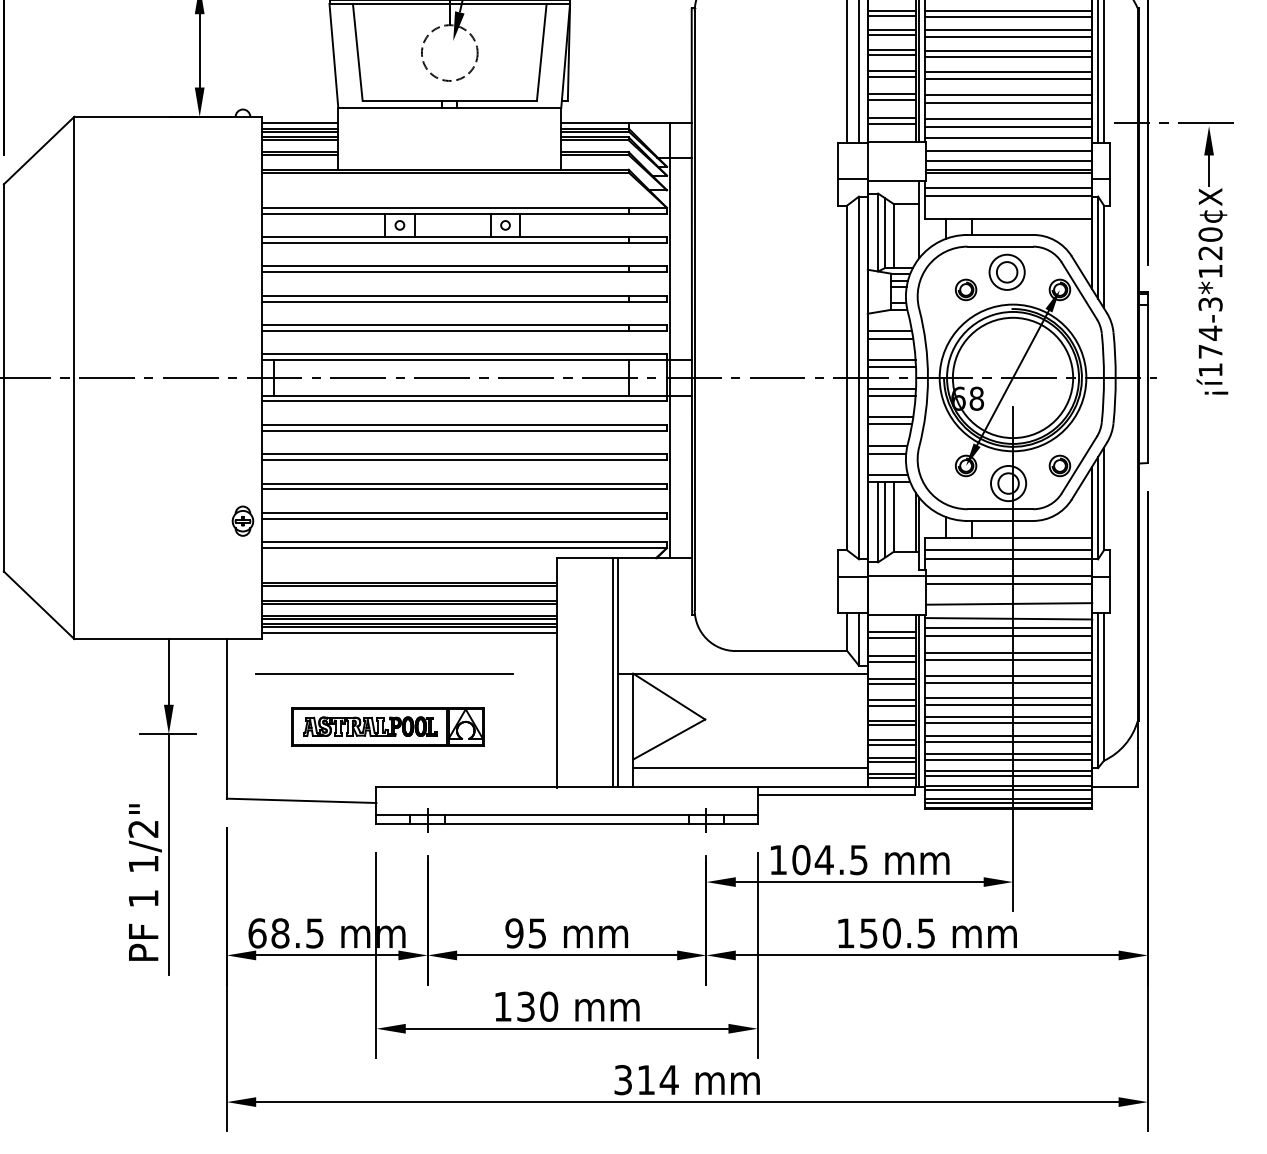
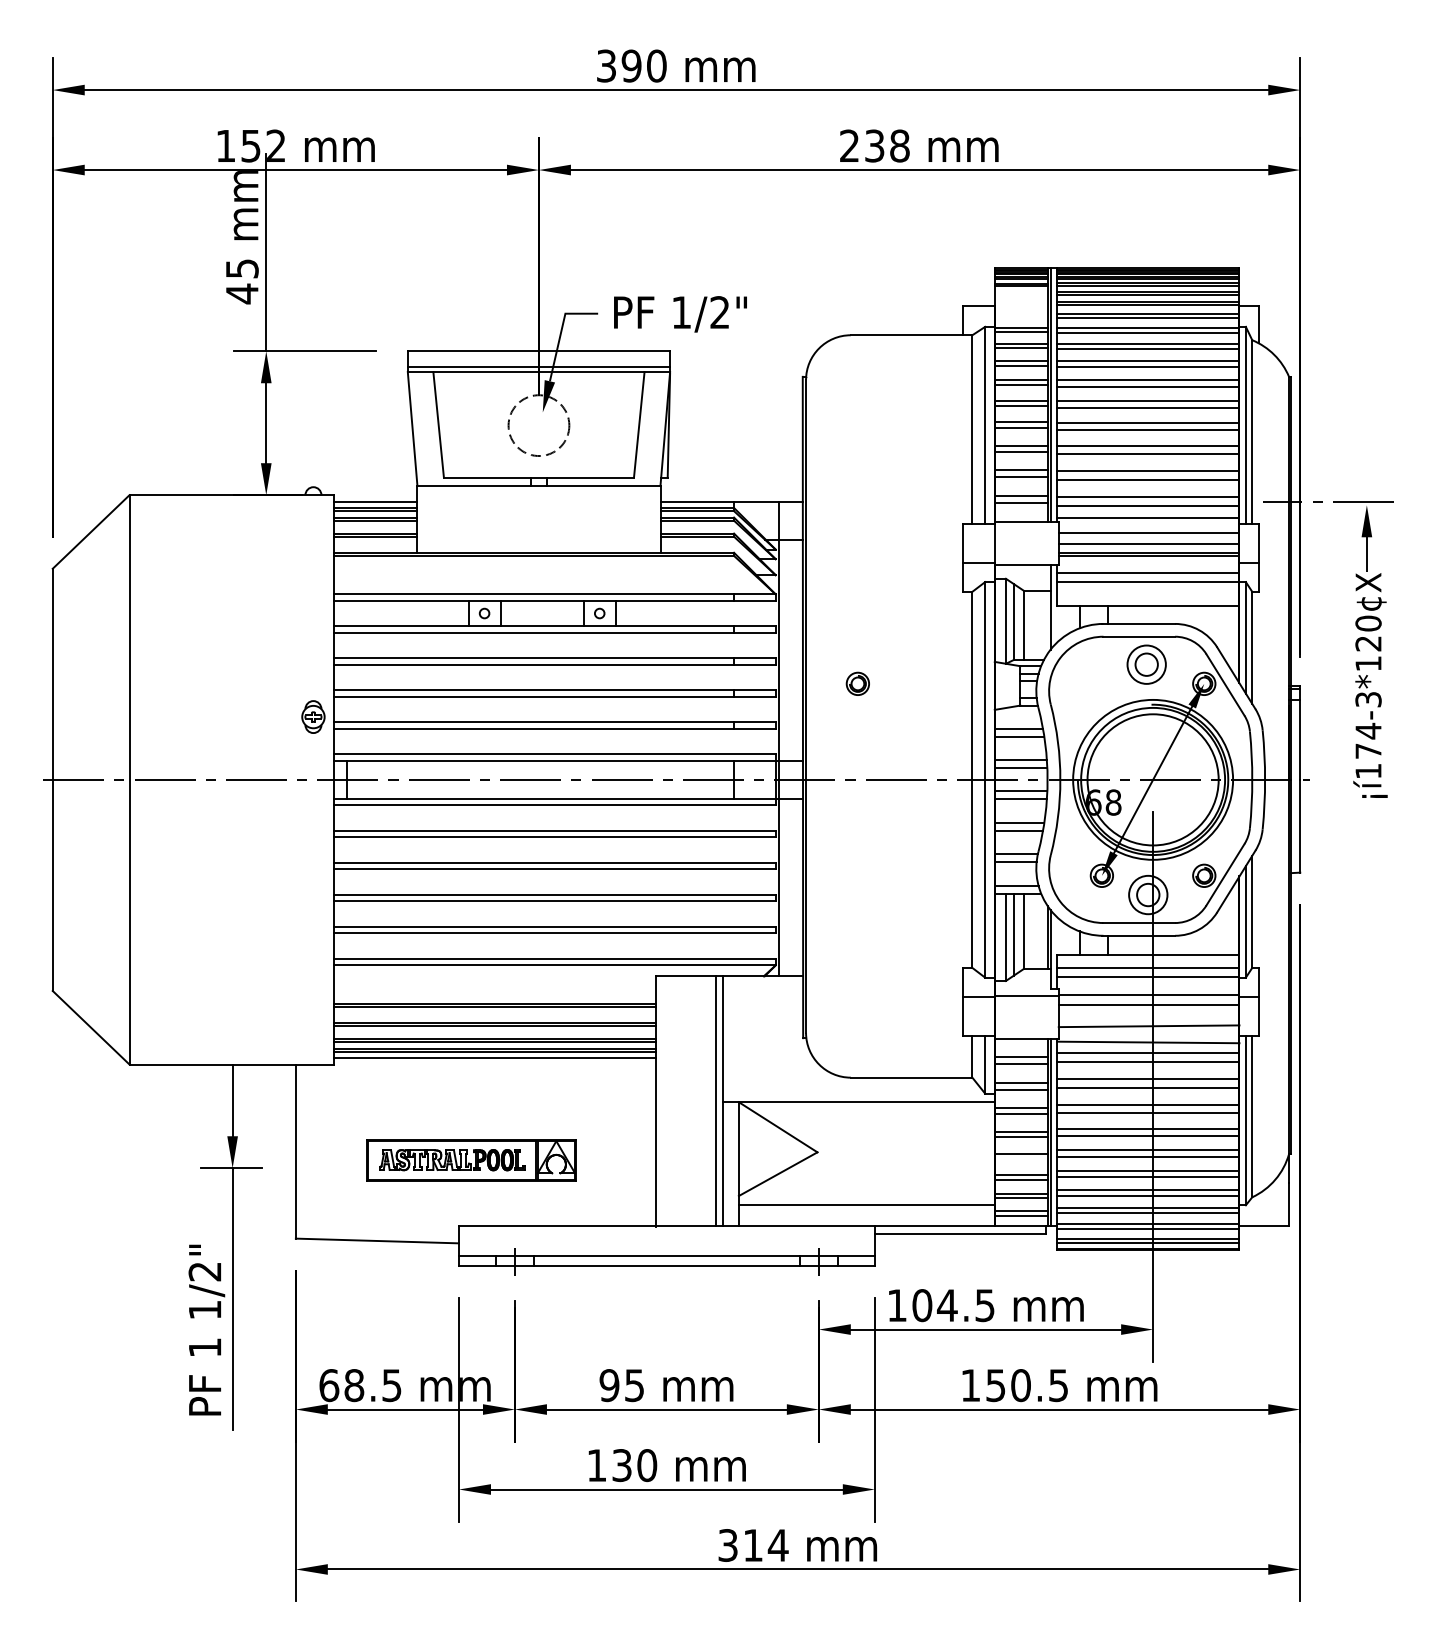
part: (965, 289) -> (857, 683), moved
part: (243, 520) -> (313, 716), moved
line: (383, 672) -> (466, 1101), removed
line: (891, 725) -> (1020, 1158), removed

